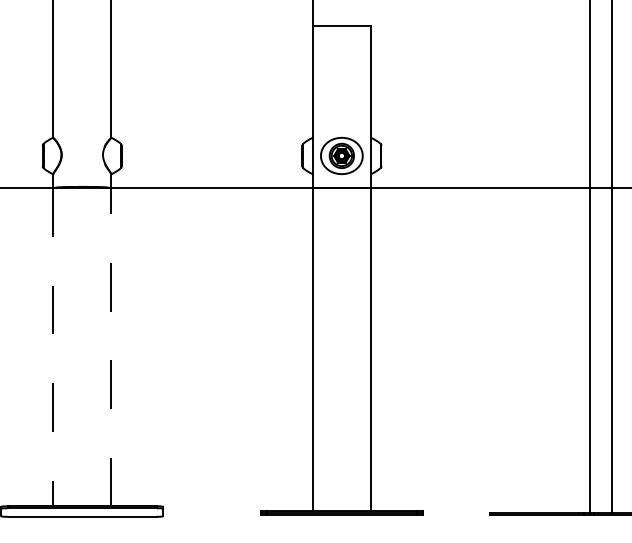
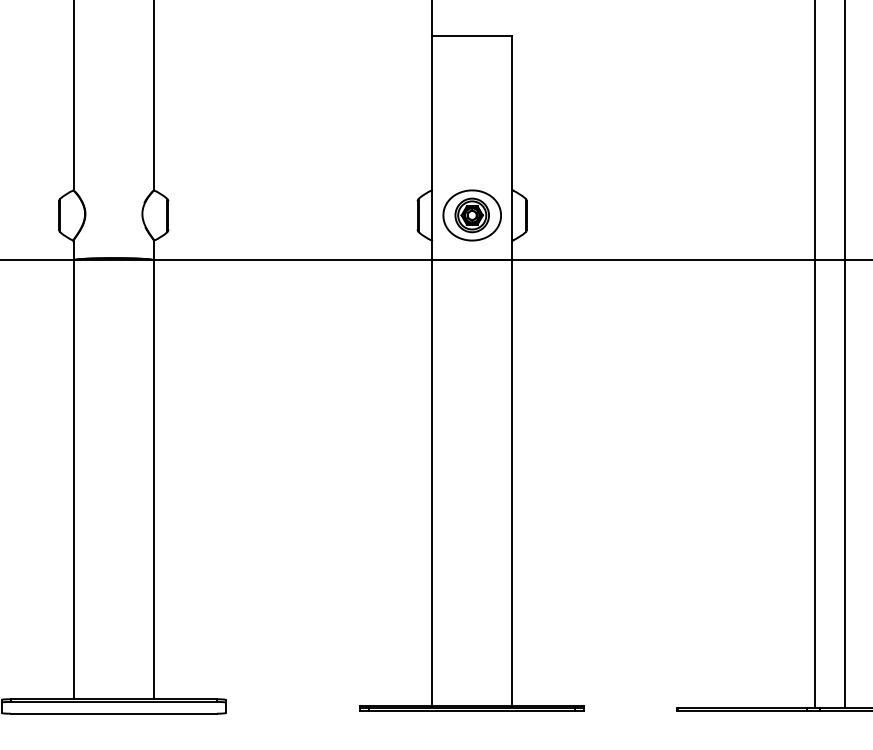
line: (53, 347) -> (74, 479), dashed -> solid
line: (111, 347) -> (154, 479), dashed -> solid

